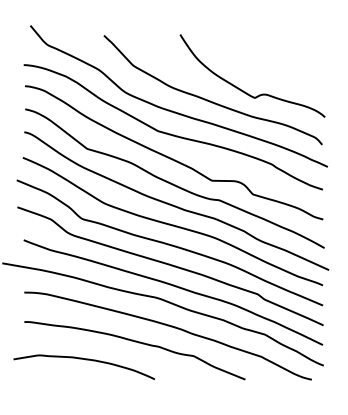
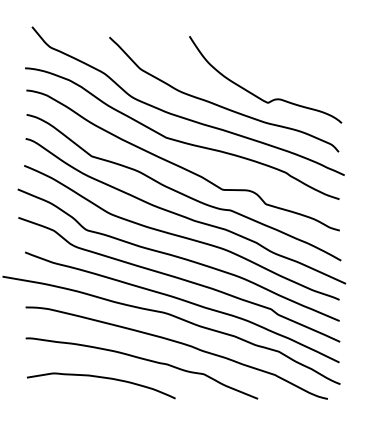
curve: (85, 360) -> (102, 378), moved

